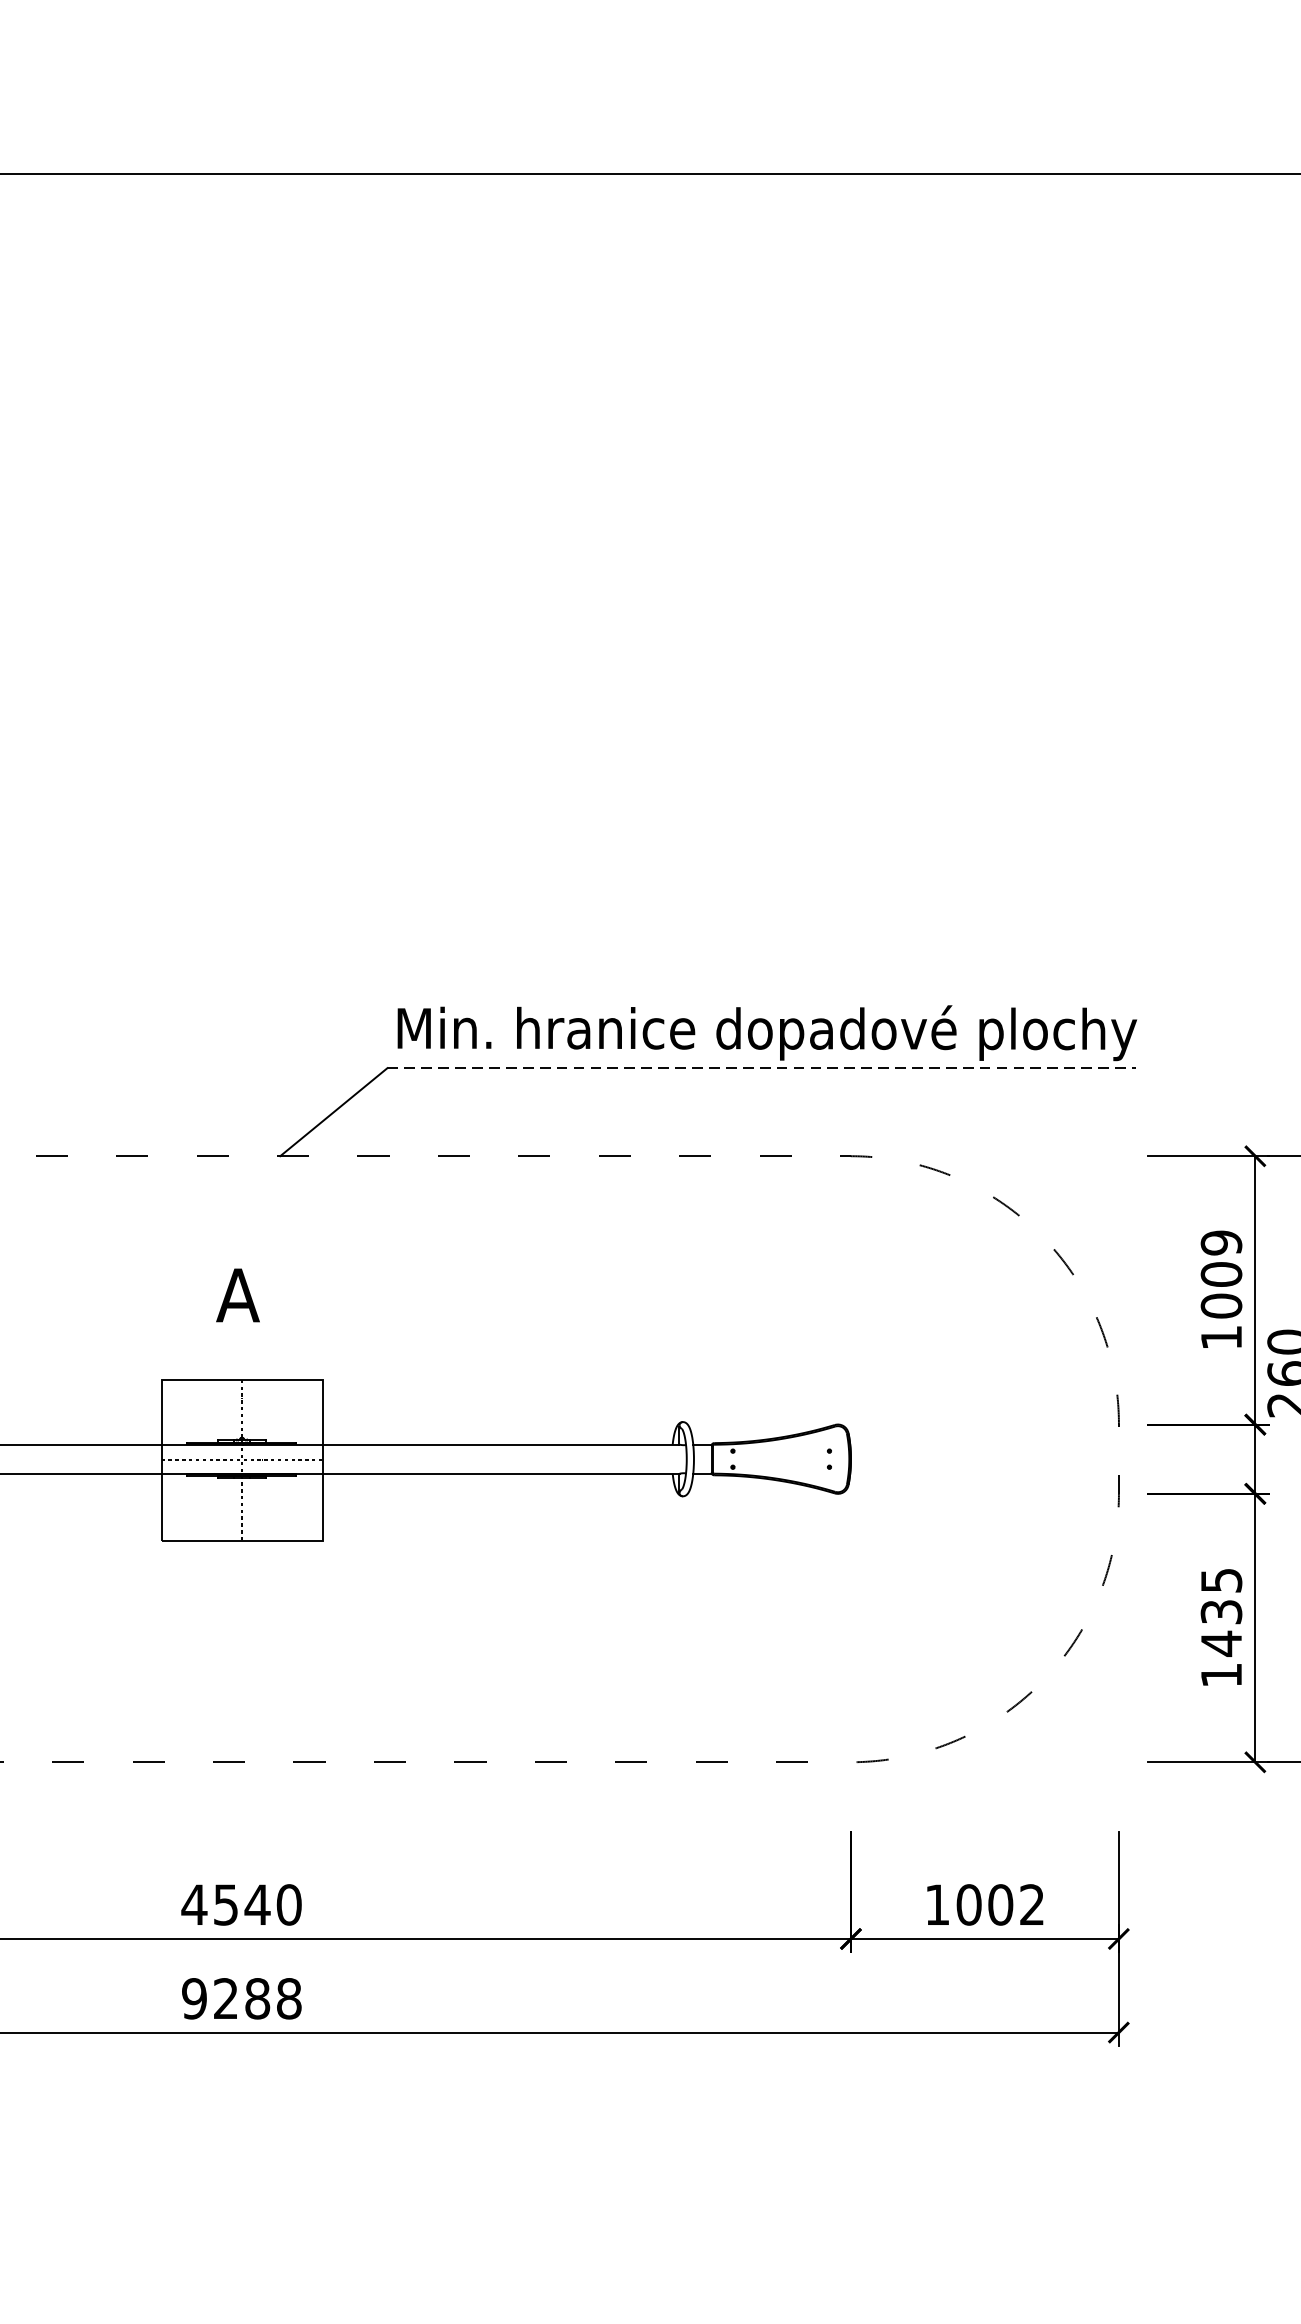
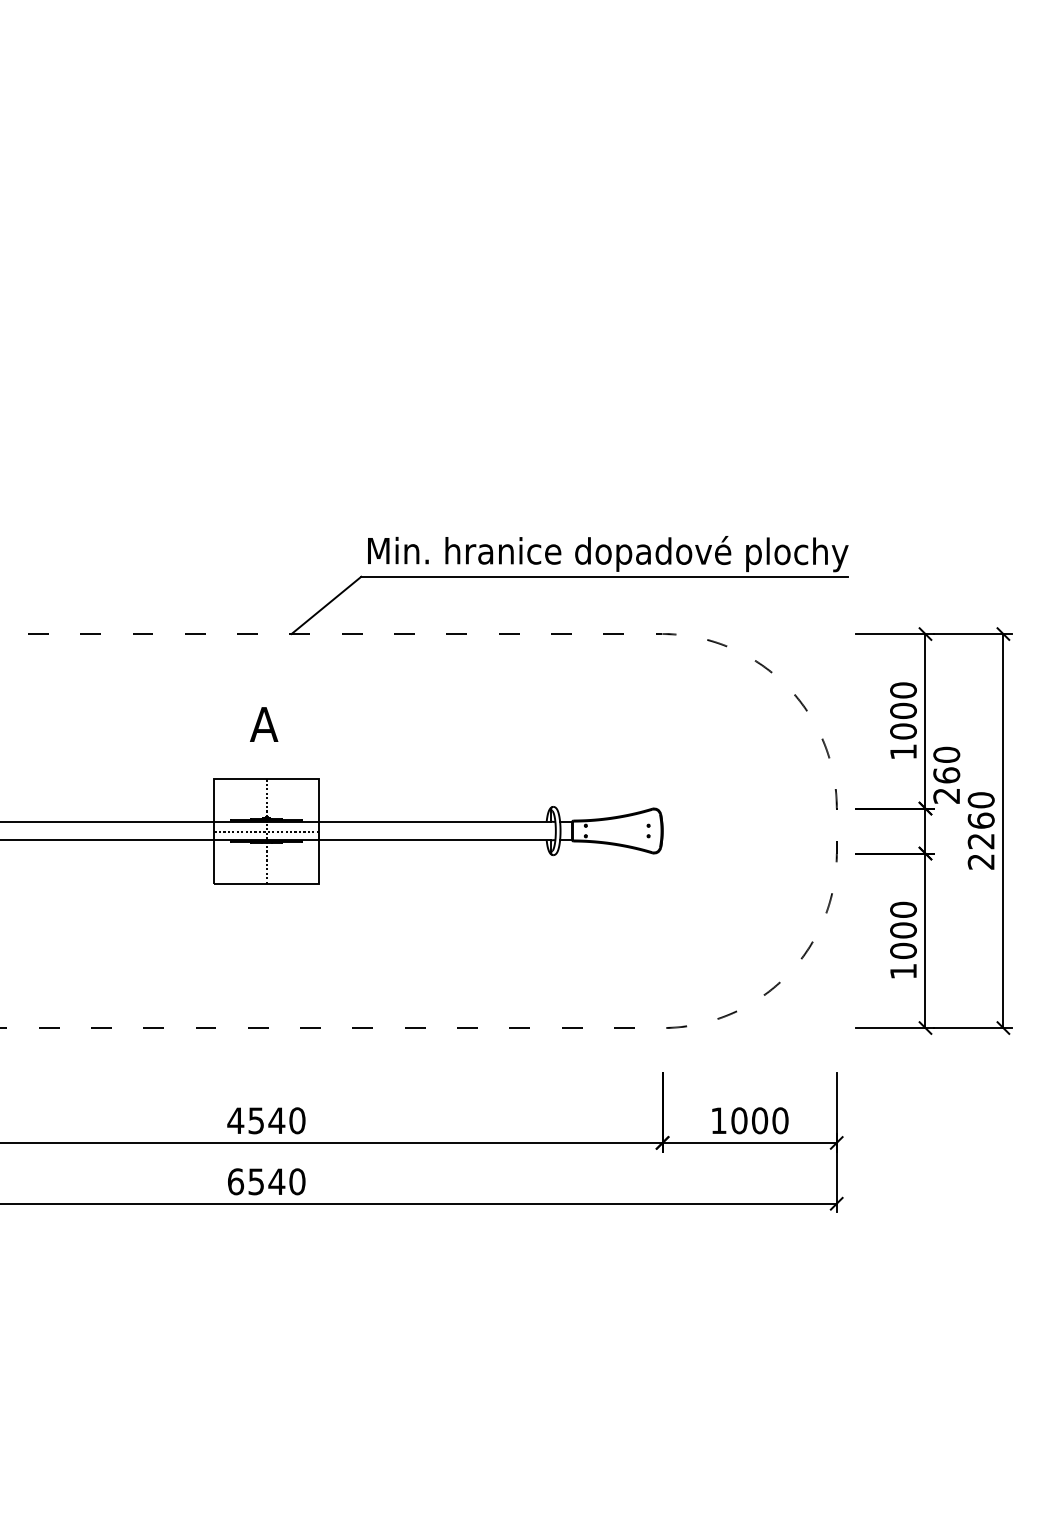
line: (763, 1067) -> (605, 576), dashed -> solid
text: (1221, 1243) -> (903, 690), 1009 -> 1000
text: (1221, 1612) -> (903, 930), 1435 -> 1000
text: (1032, 1904) -> (780, 1120), 1002 -> 1000
text: (241, 1998) -> (266, 1181), 9288 -> 6540

